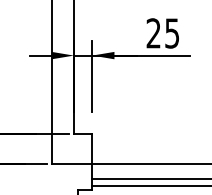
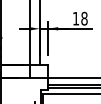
text: (161, 32) -> (79, 18), 25 -> 18

